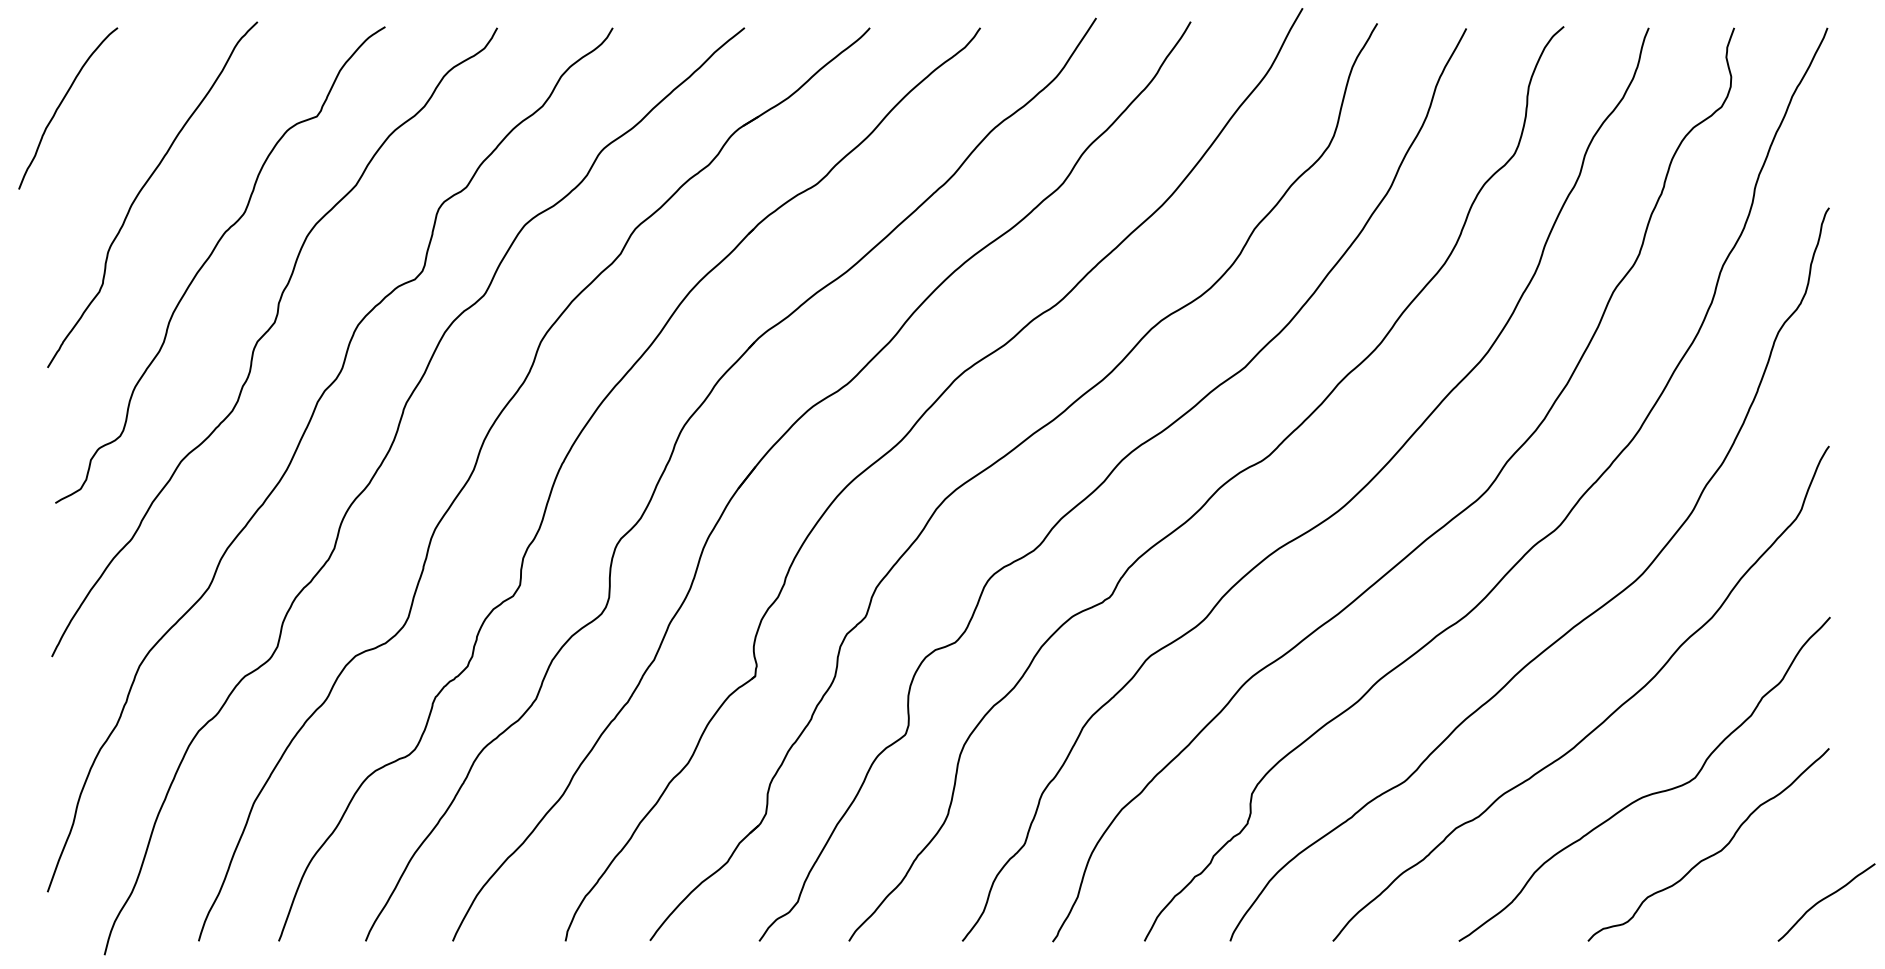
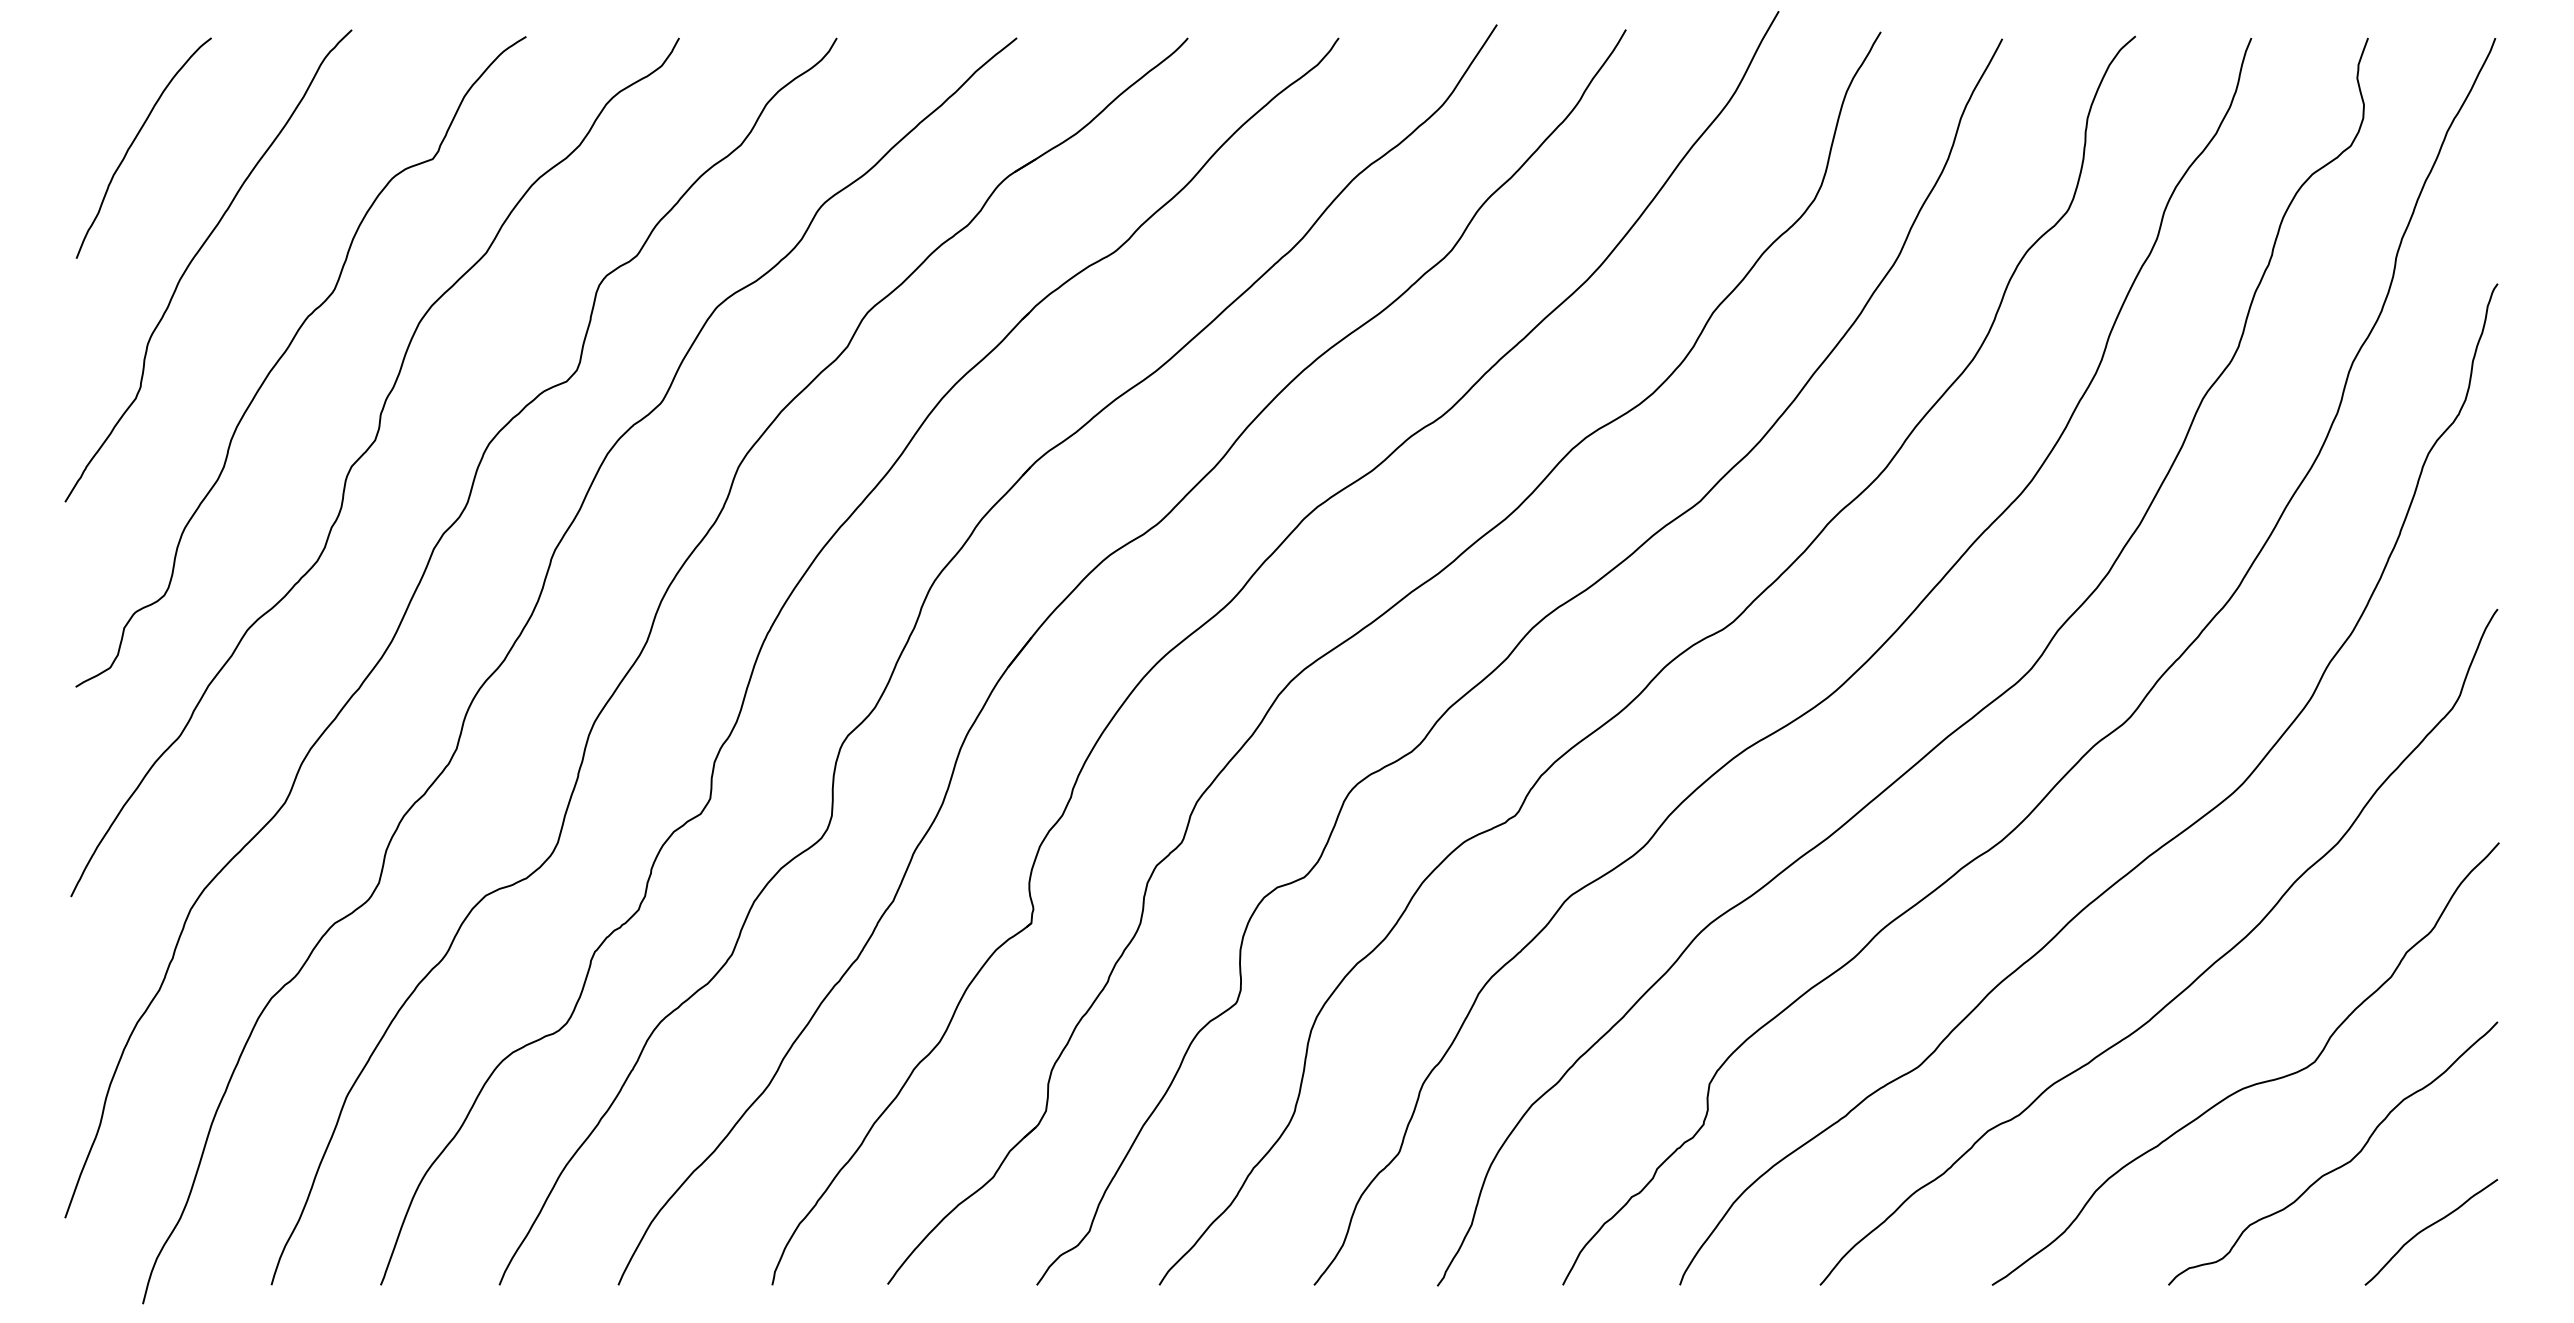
curve: (61, 104) -> (134, 142), moved
curve: (1825, 899) -> (2429, 1228), moved

